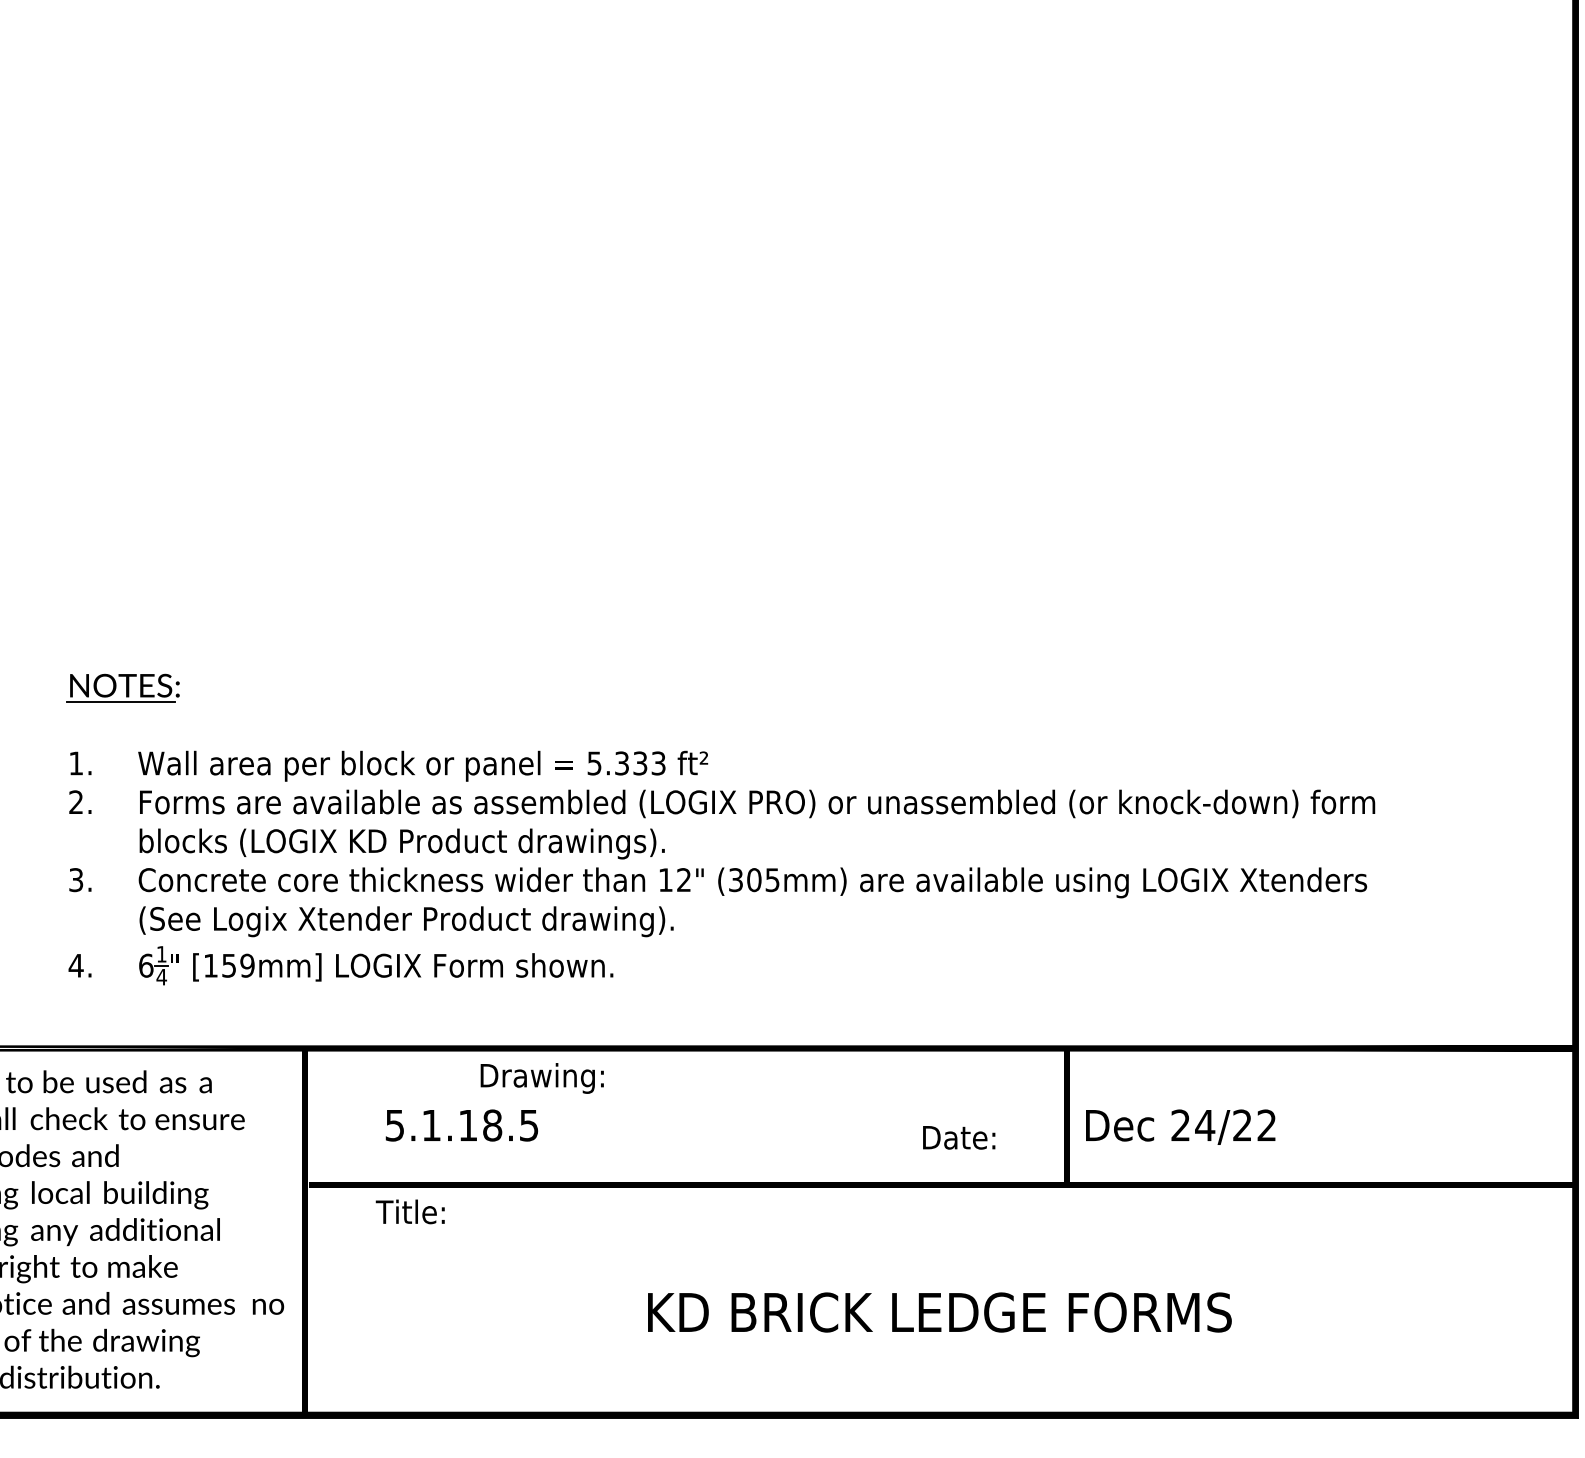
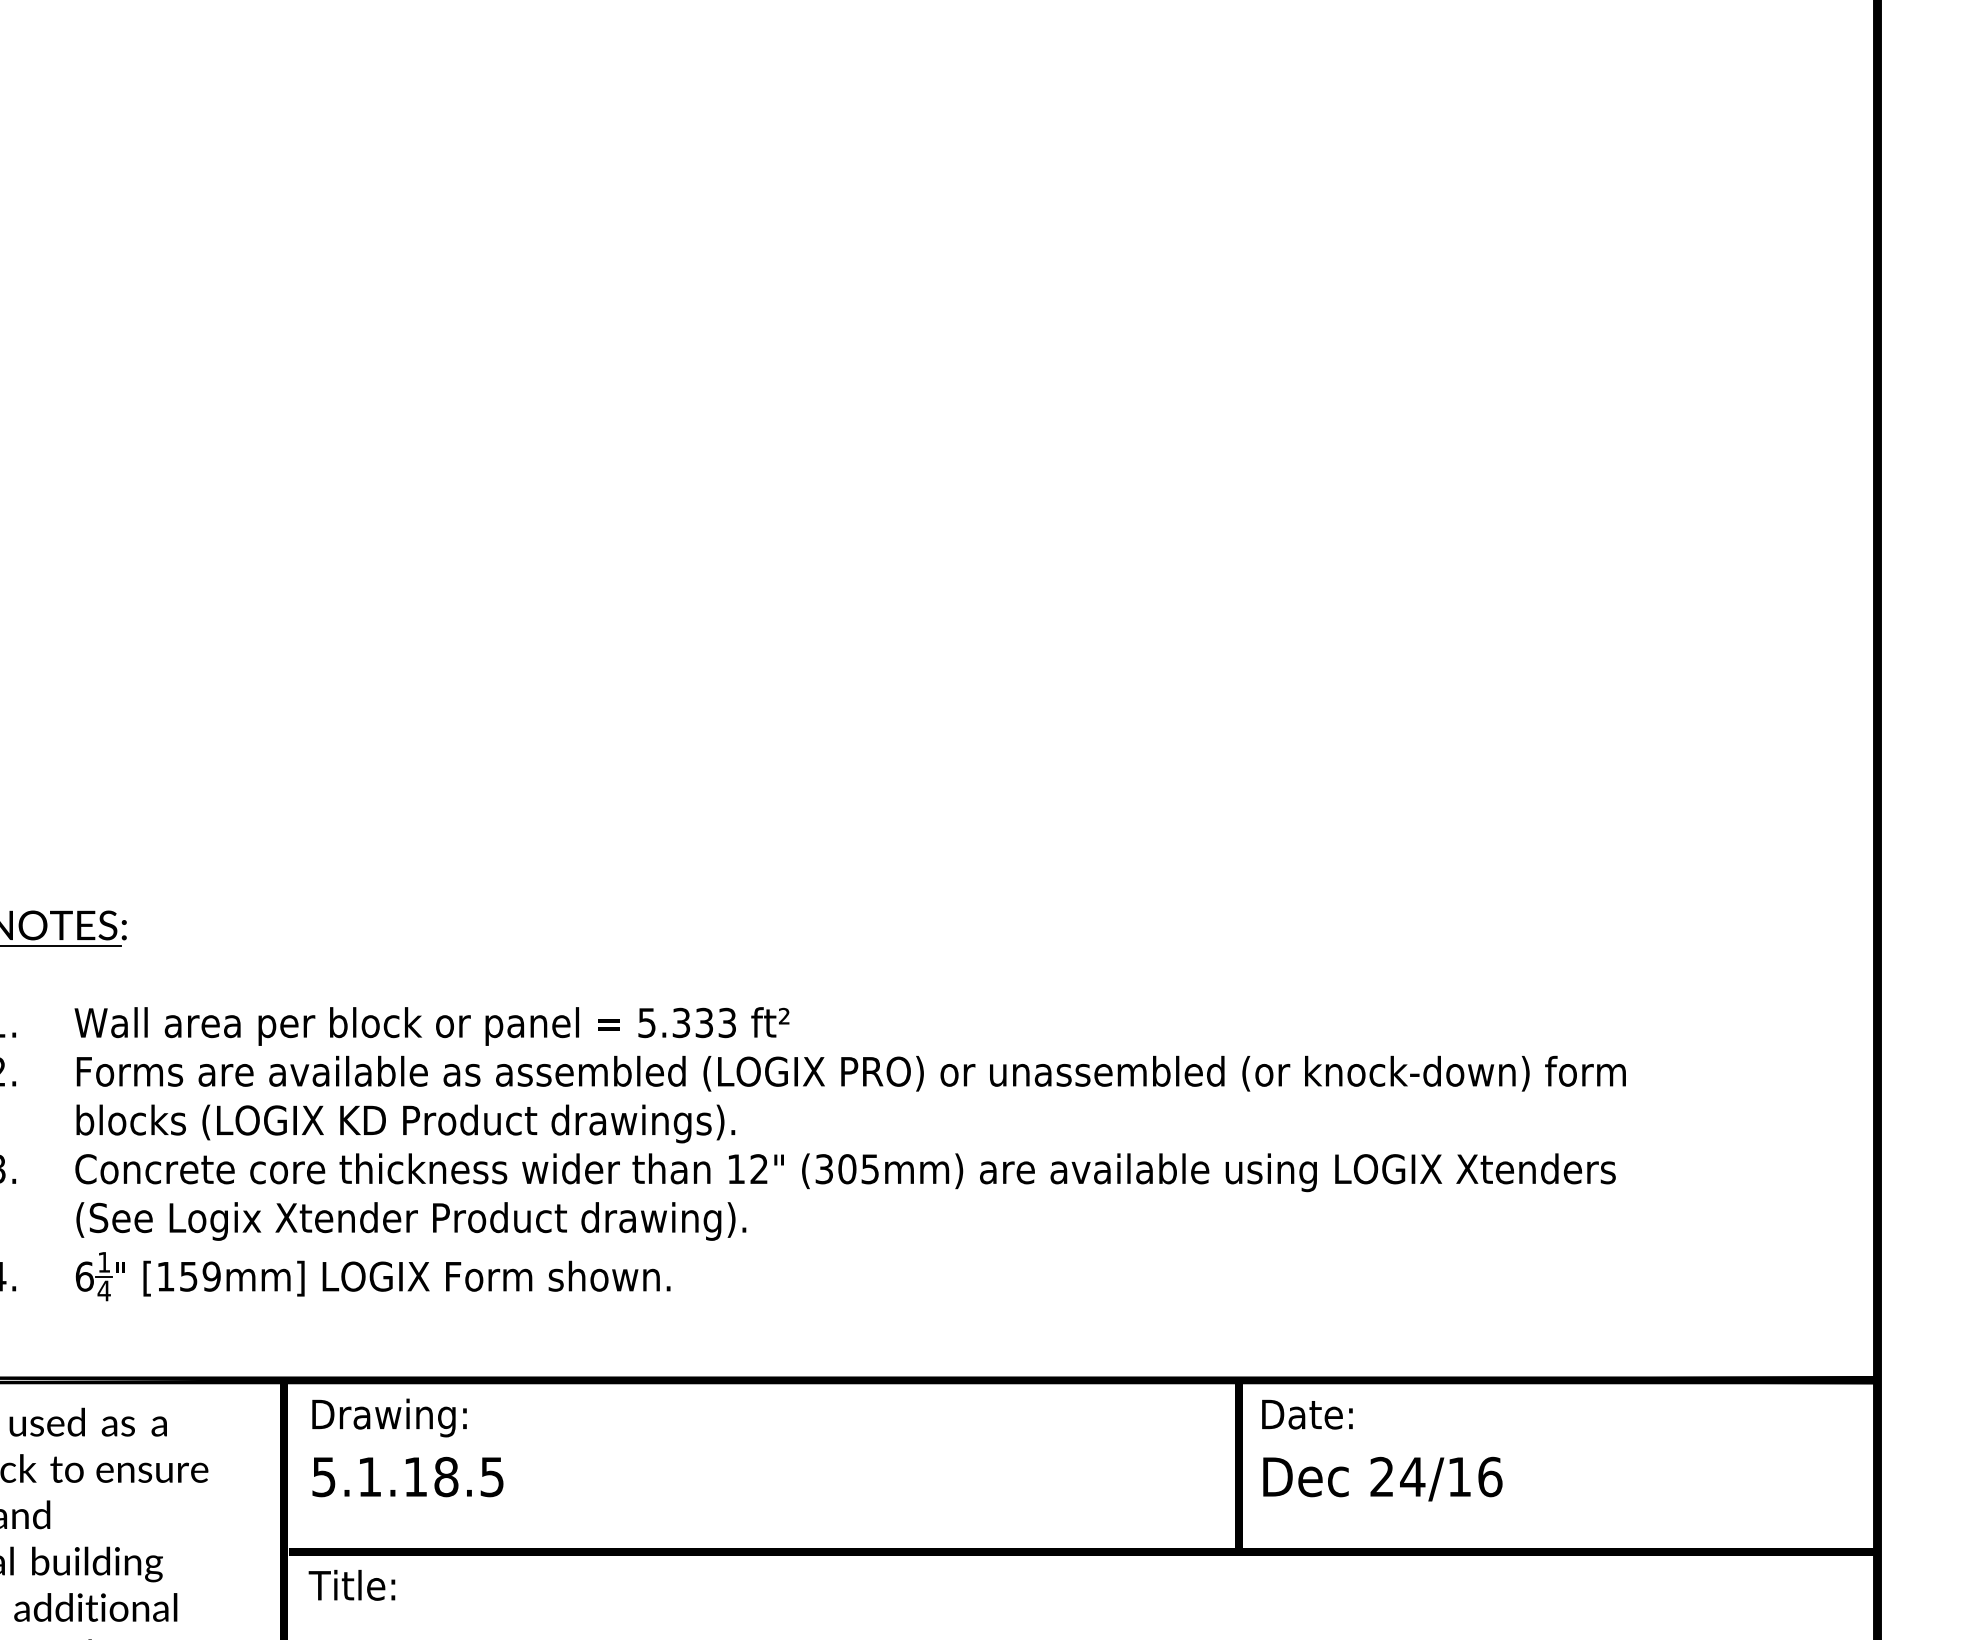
text: (541, 1078) -> (388, 1418), moved
text: (461, 1125) -> (407, 1476), moved
text: (1254, 1125) -> (1474, 1476), 24/22 -> 24/16
text: (959, 1137) -> (1307, 1414), moved
text: (409, 1211) -> (350, 1584), moved

